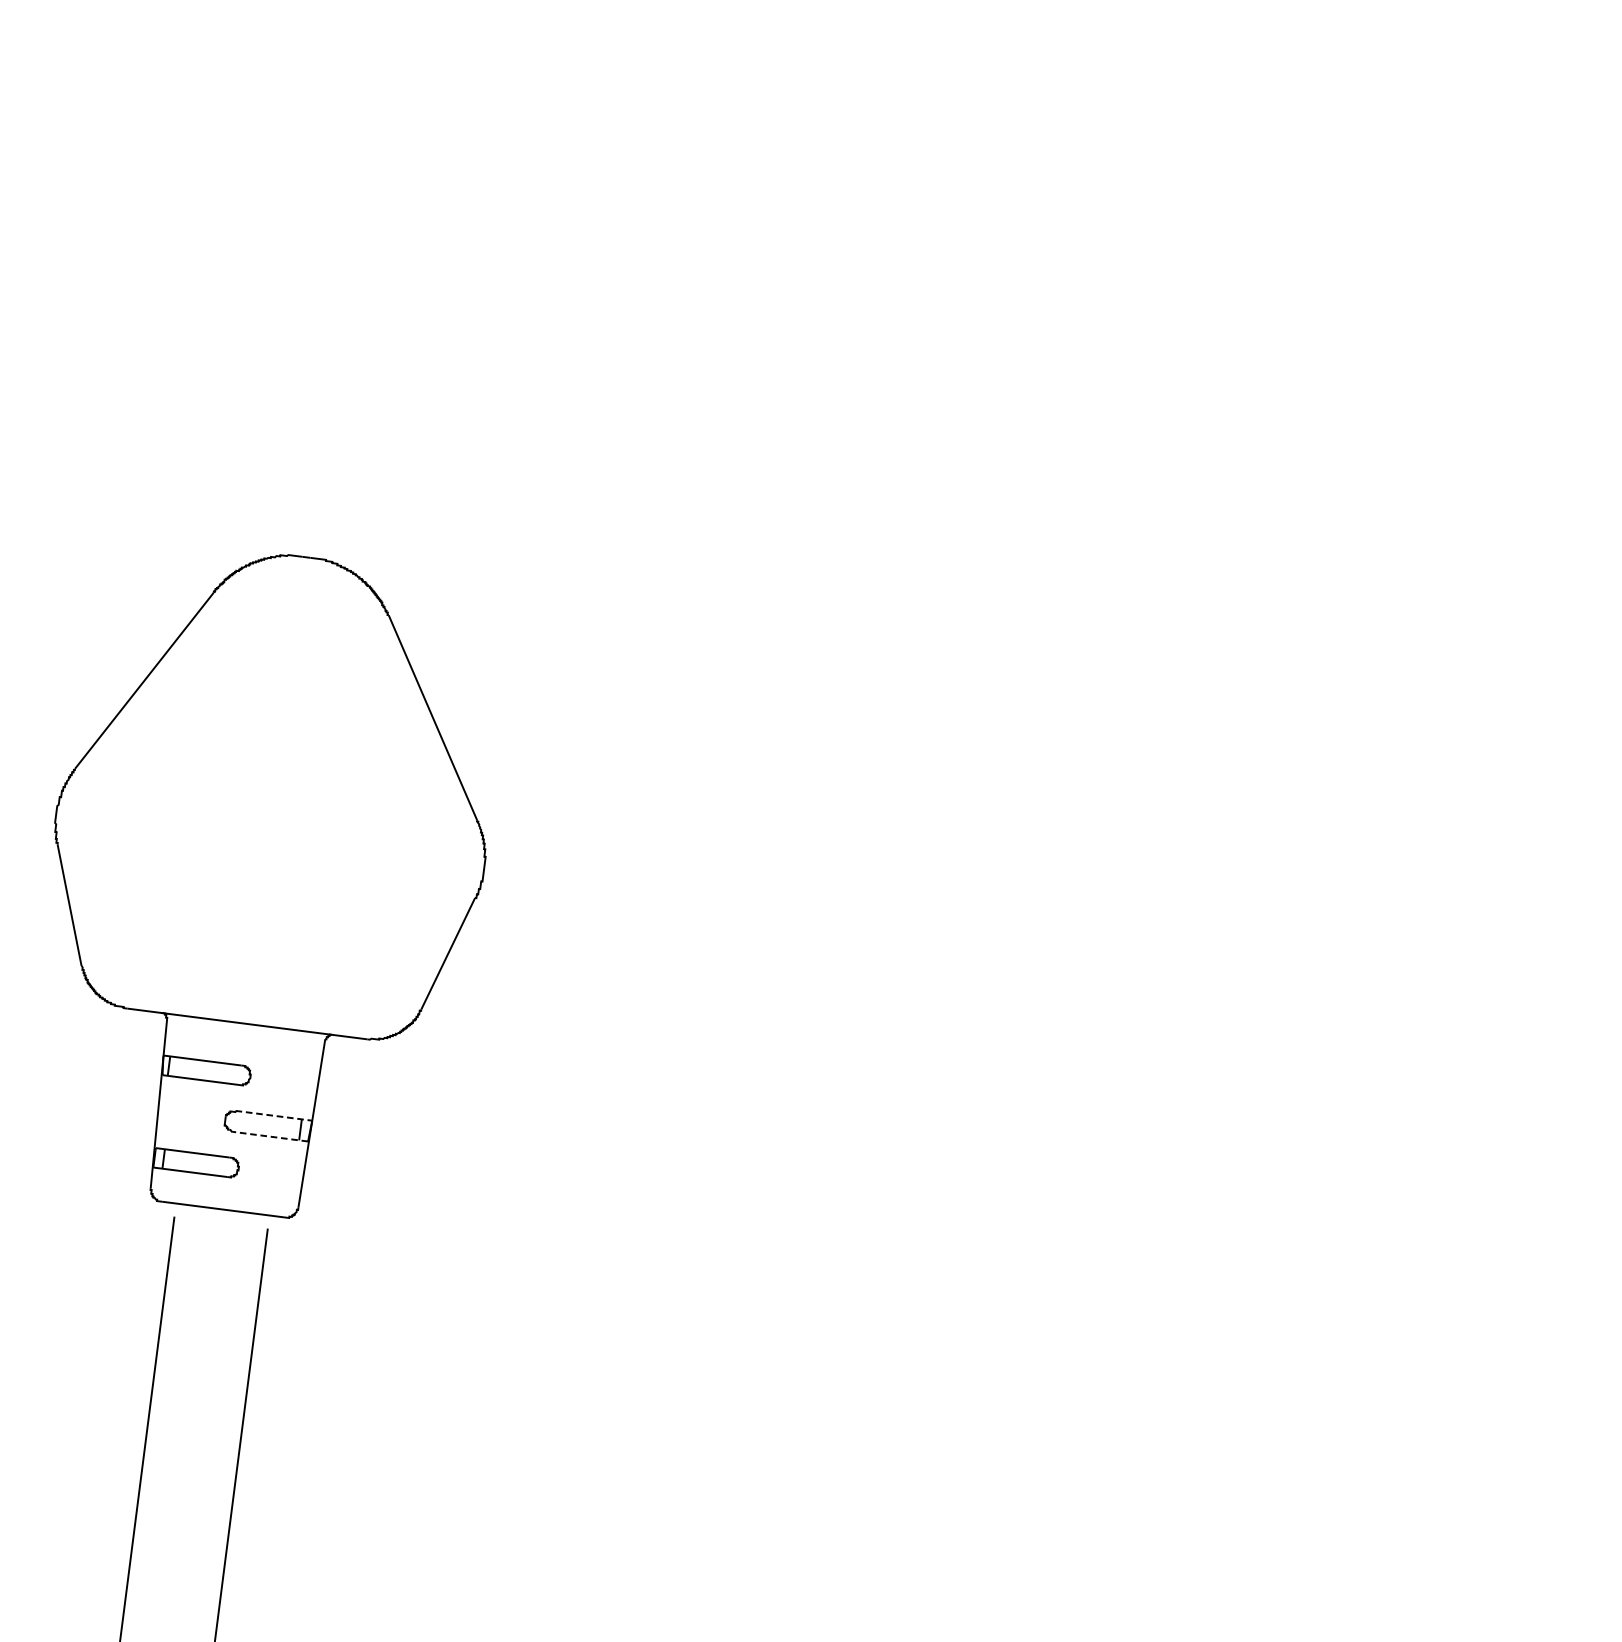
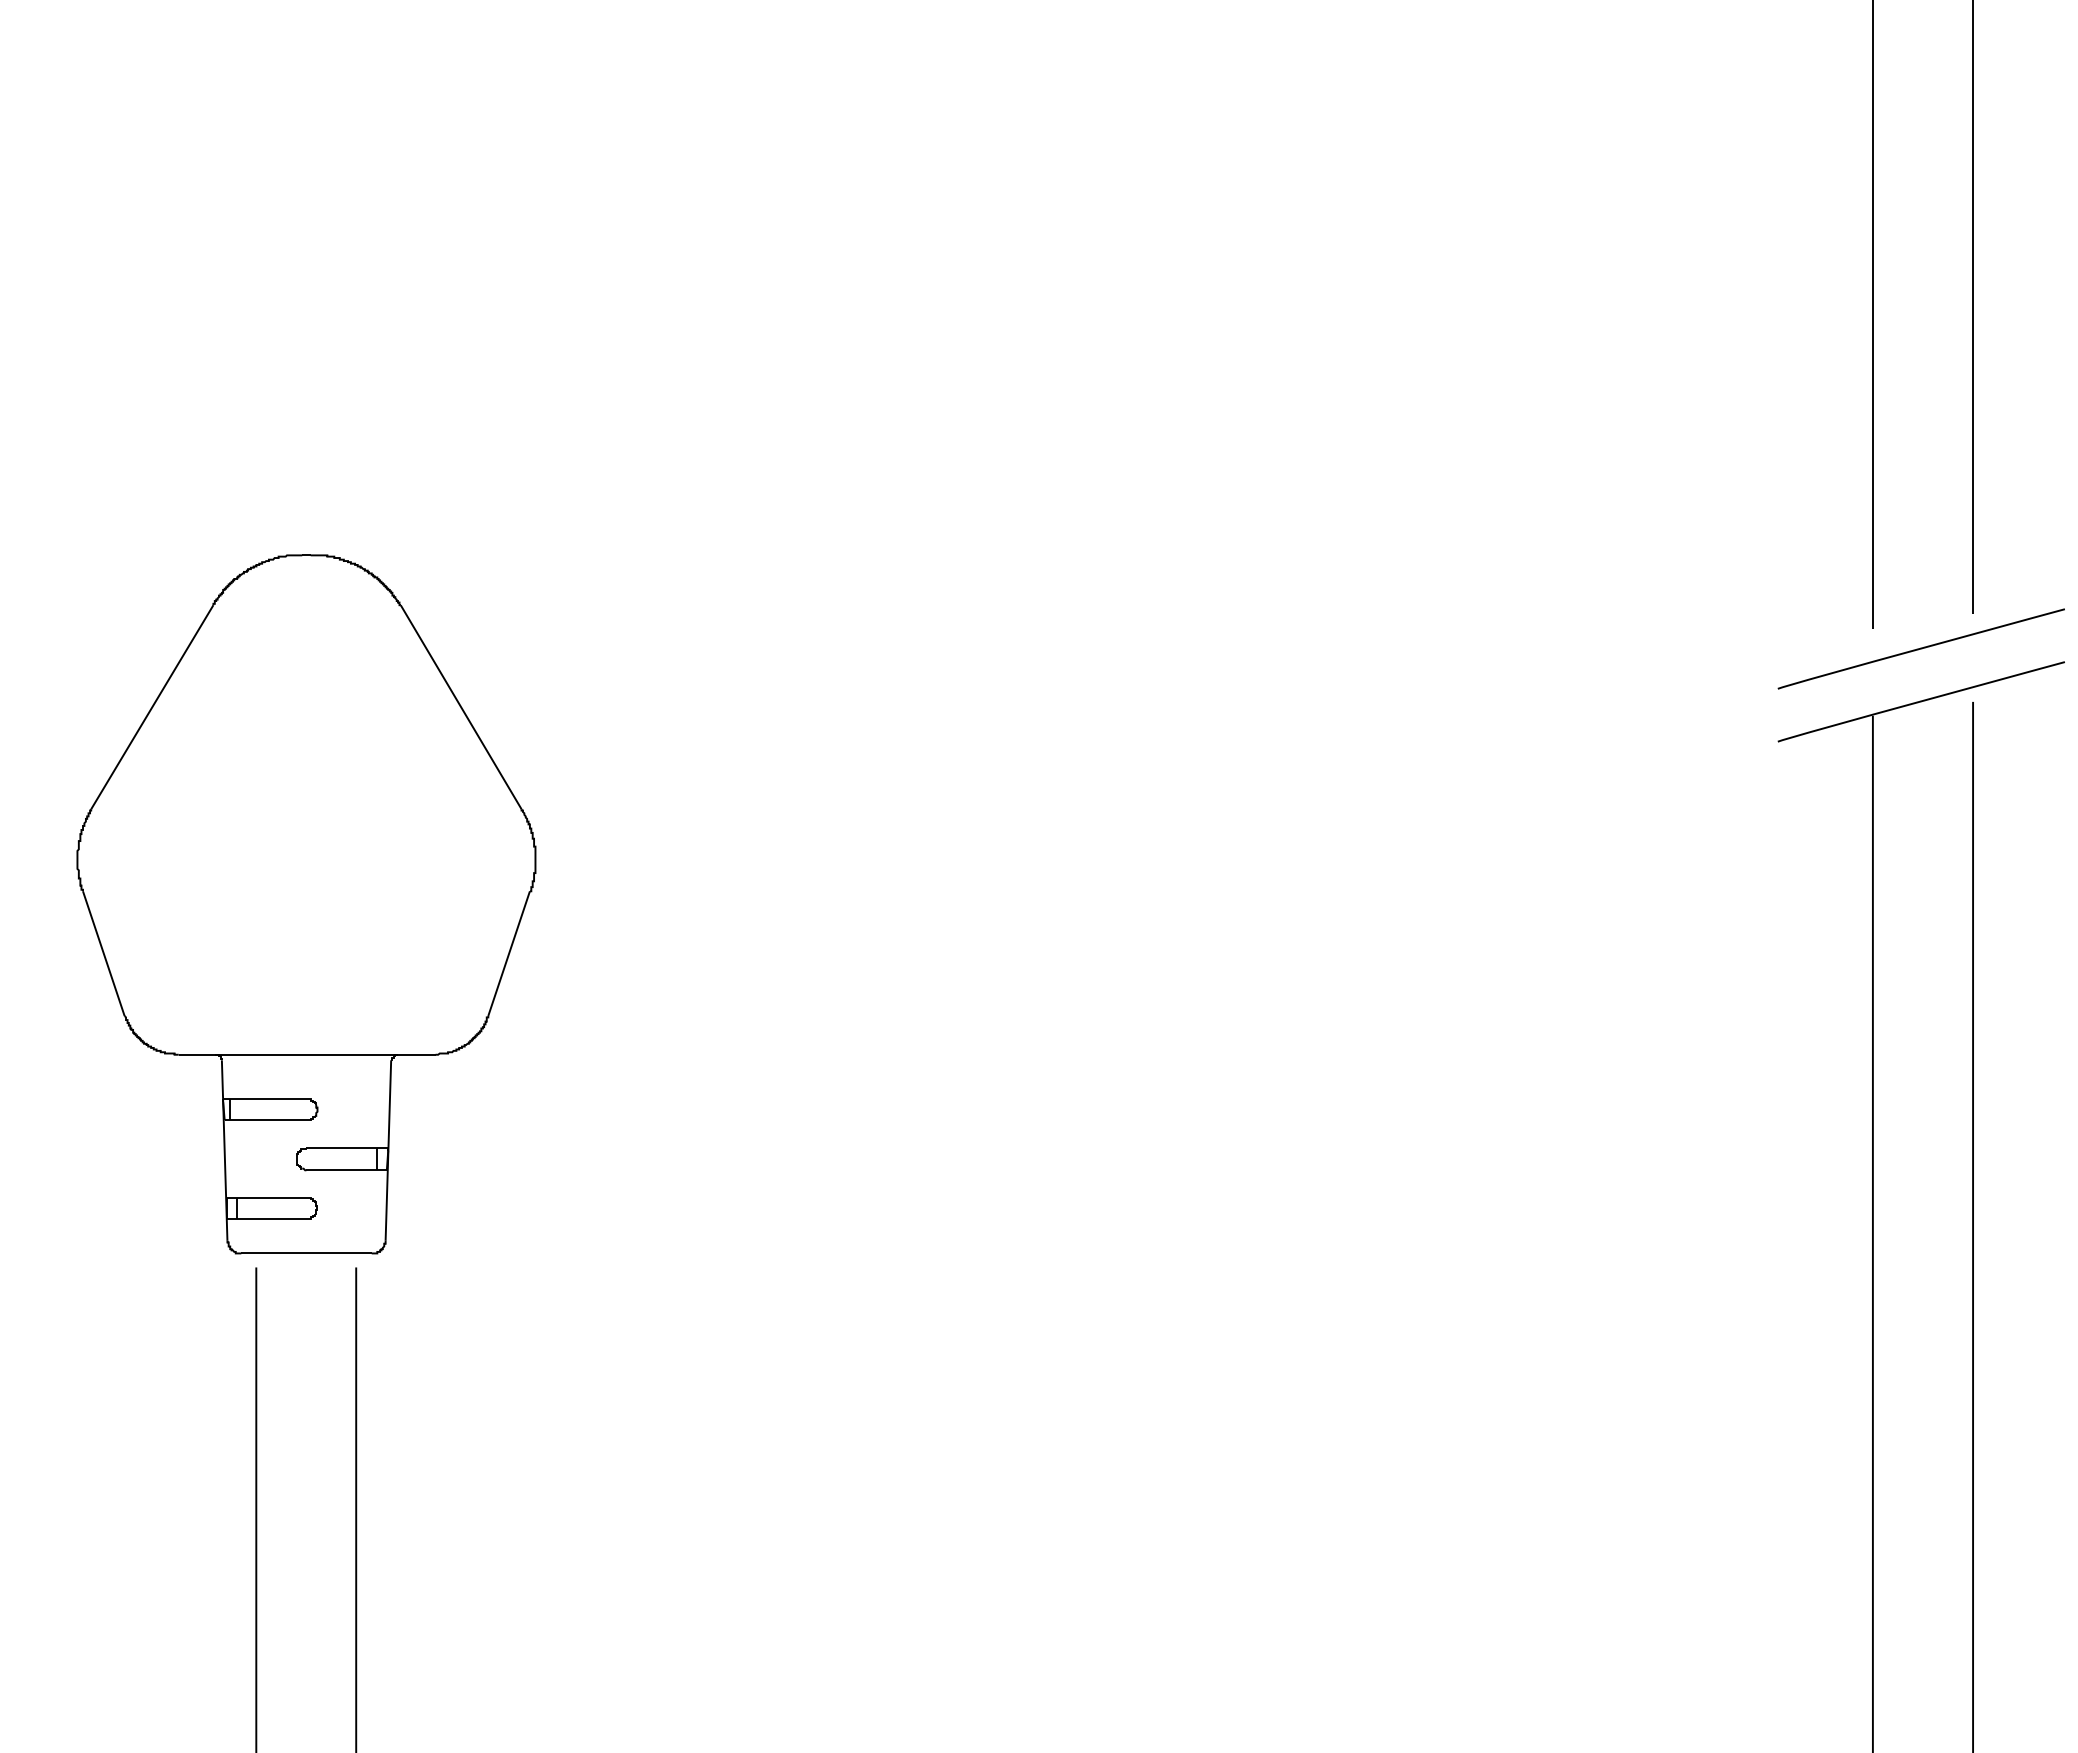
line: (274, 1115) -> (347, 1147), dashed -> solid
line: (270, 1136) -> (346, 1170), dashed -> solid

